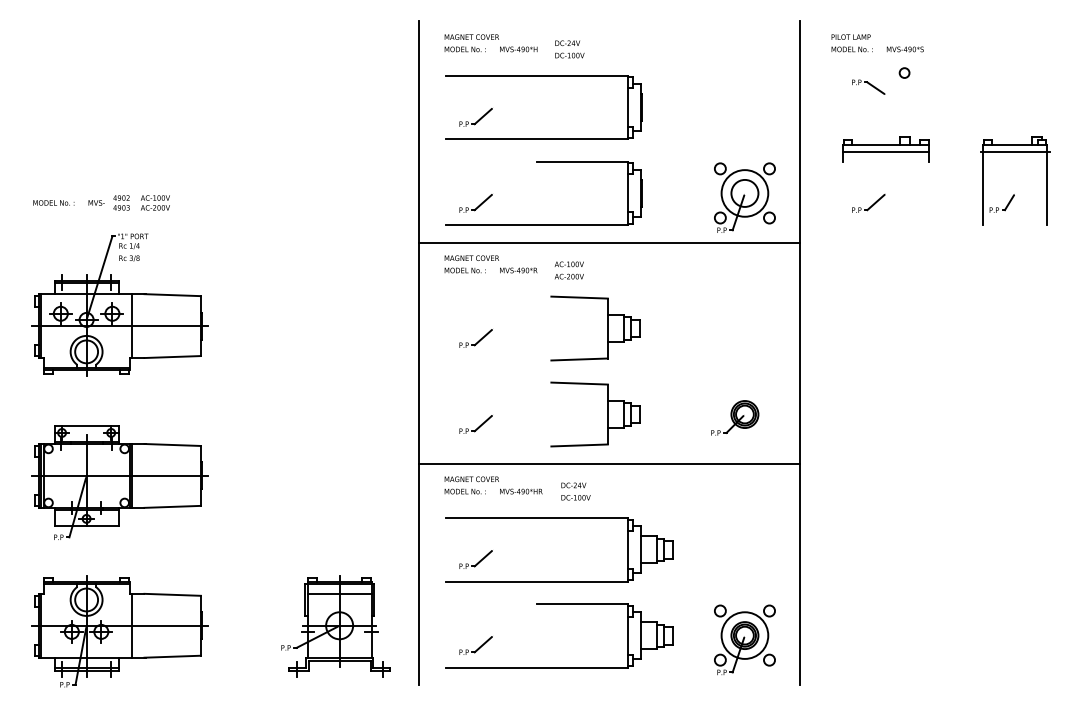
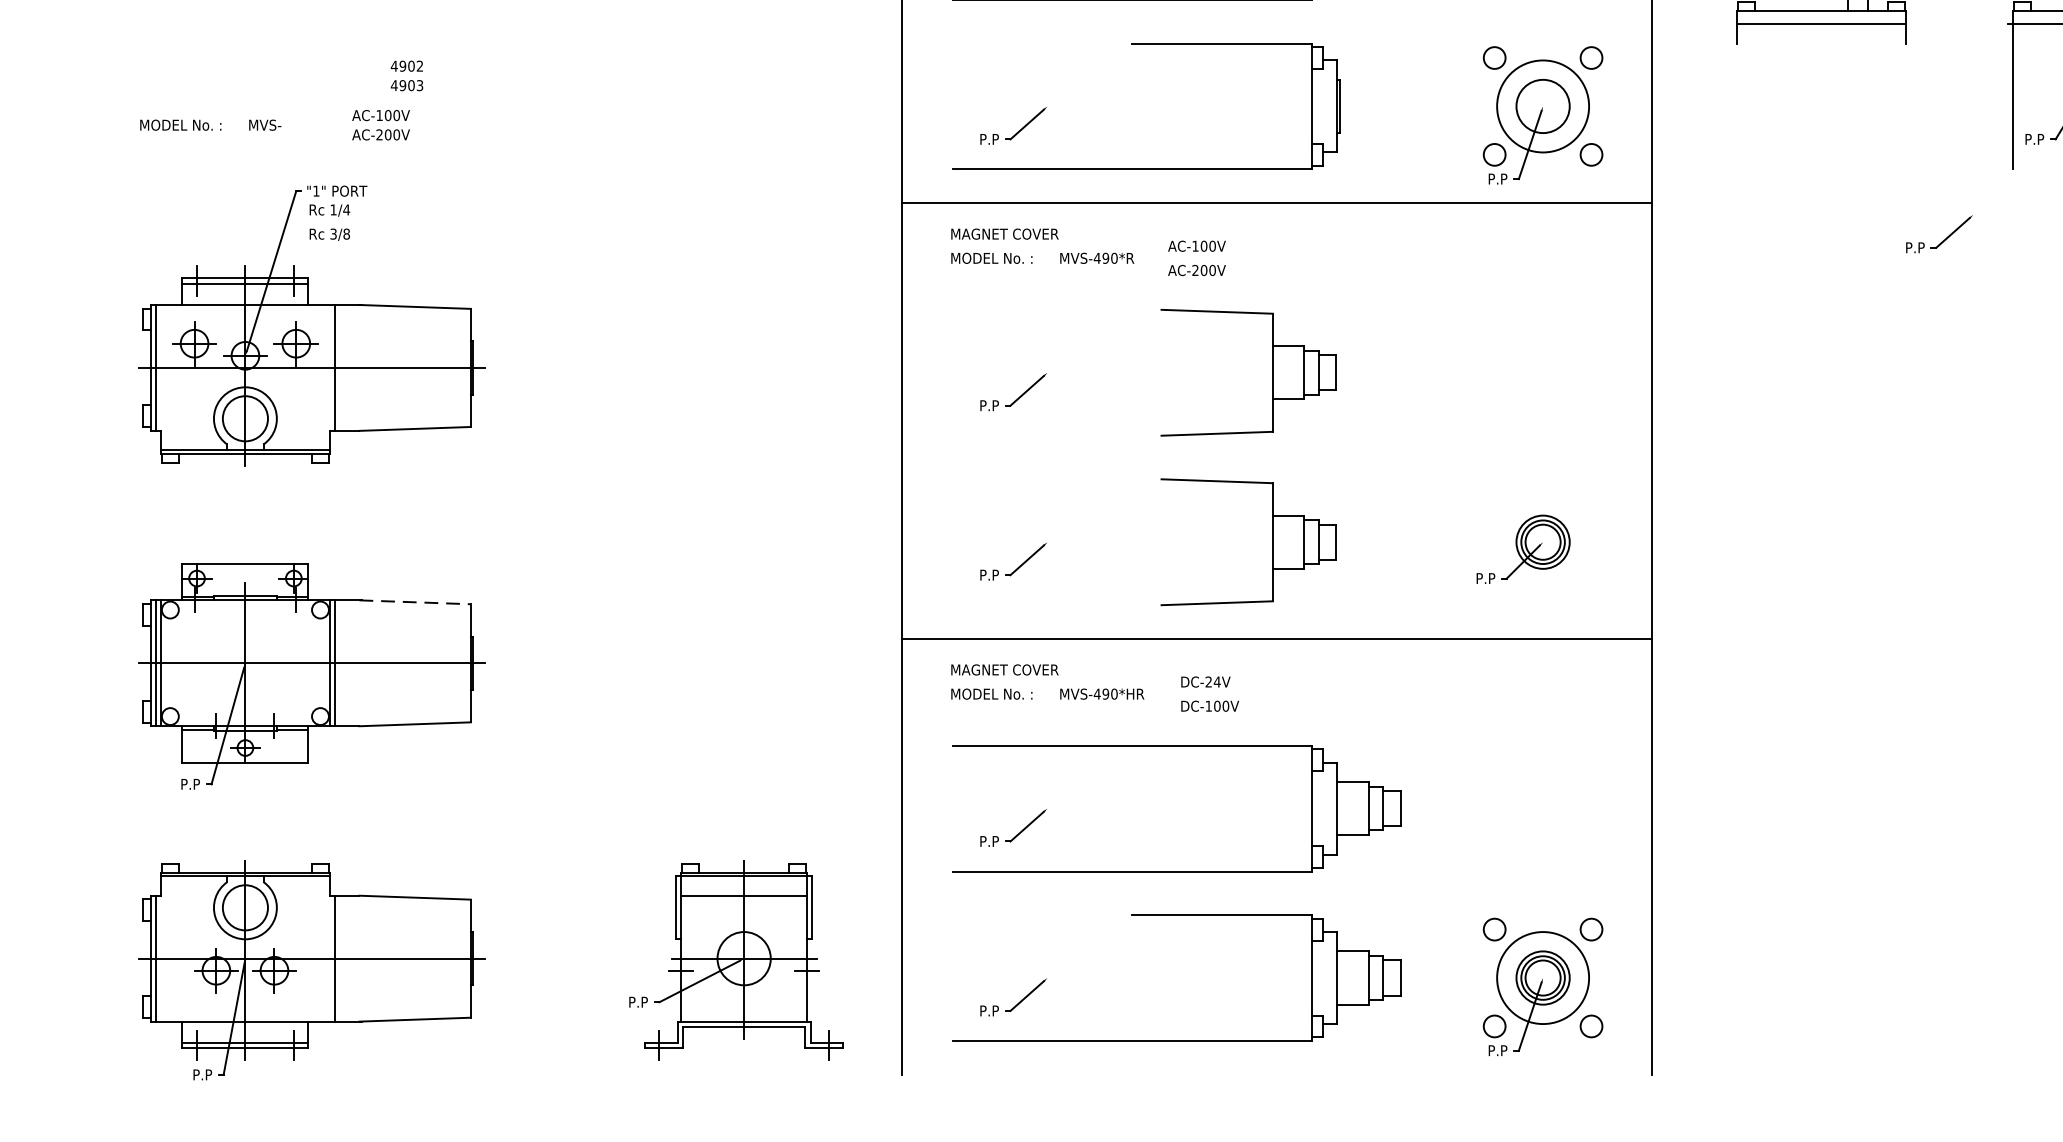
text: (121, 202) -> (406, 75), moved
part: (868, 203) -> (1938, 234), moved
line: (173, 445) -> (416, 603), solid -> dashed

